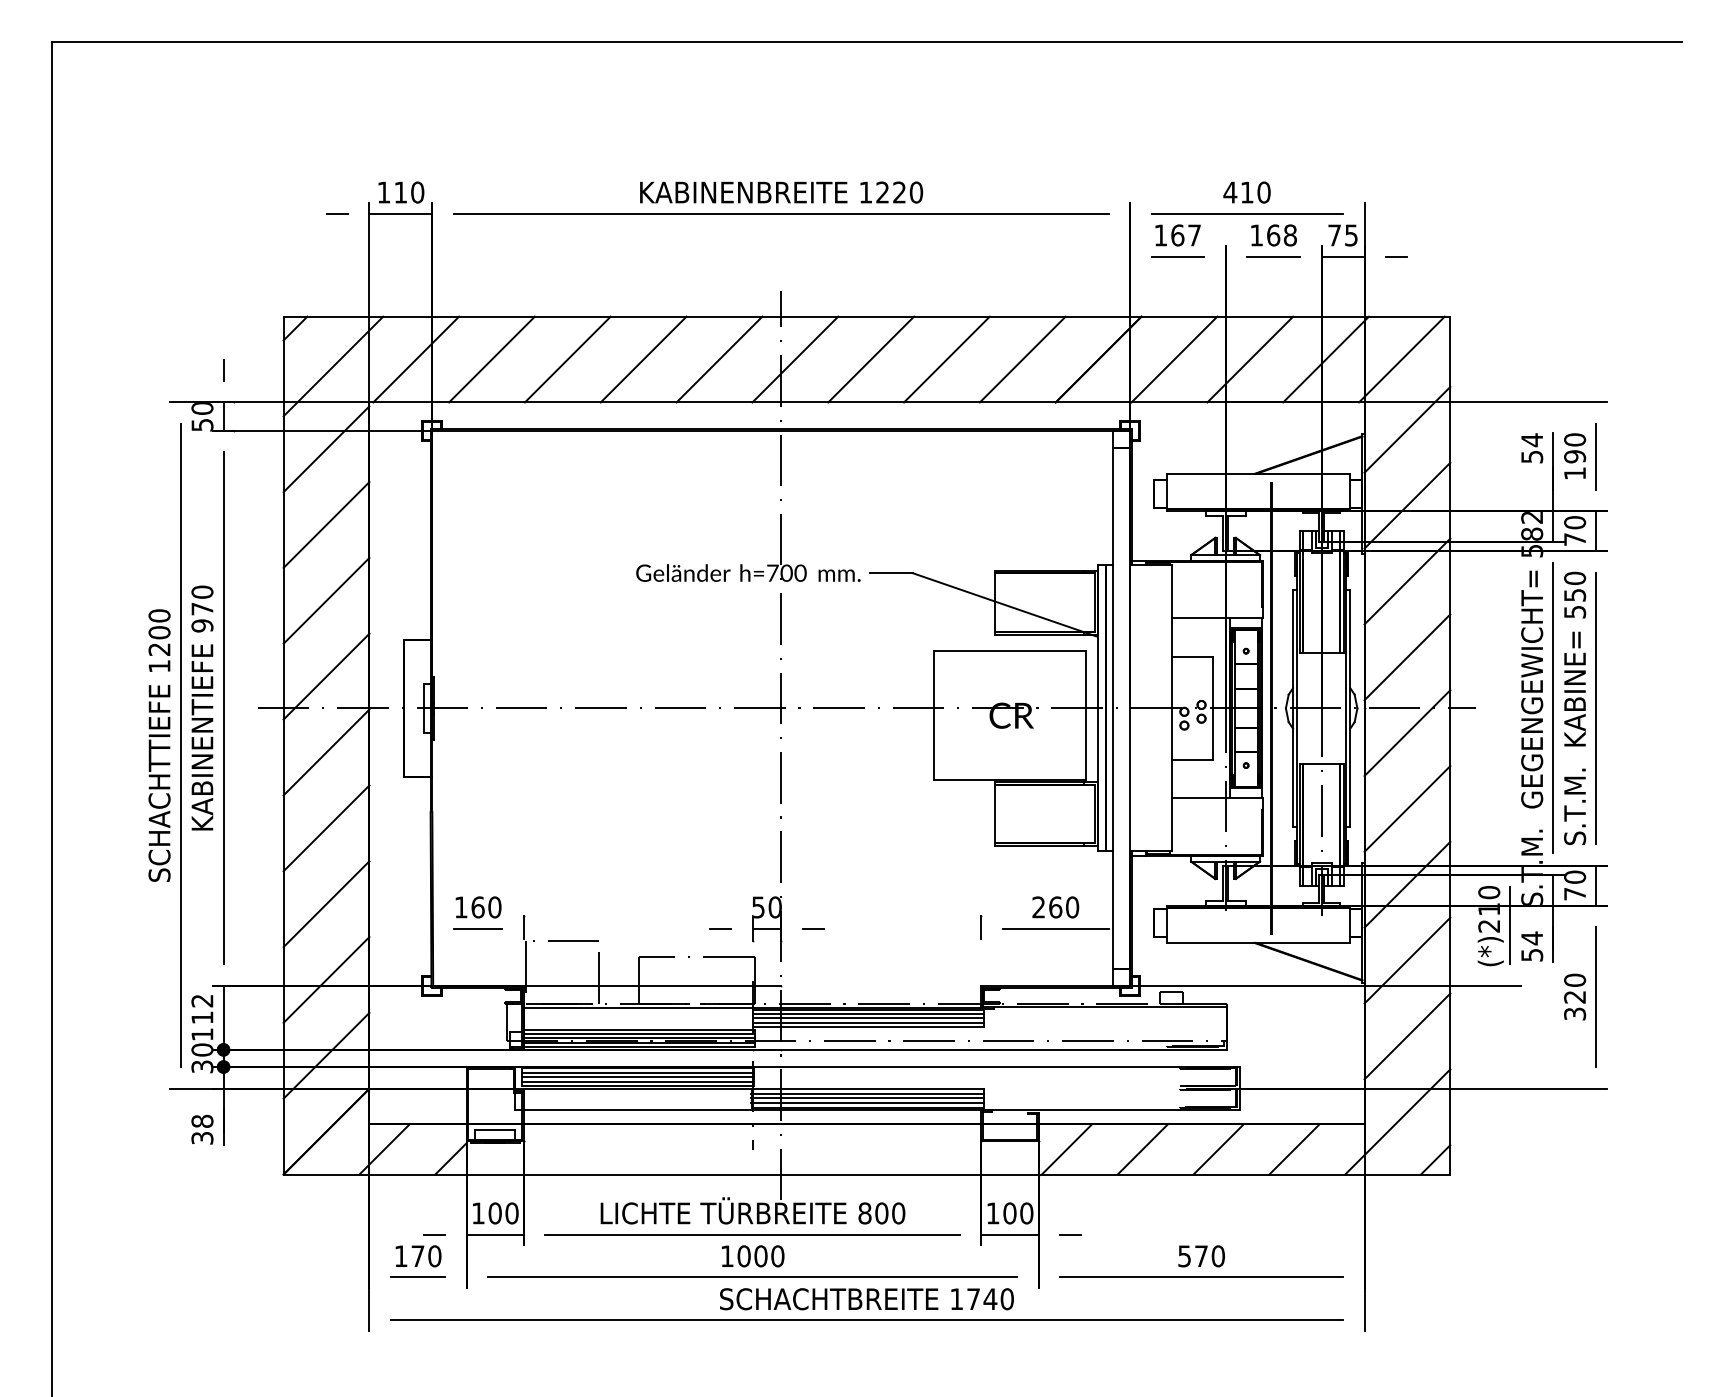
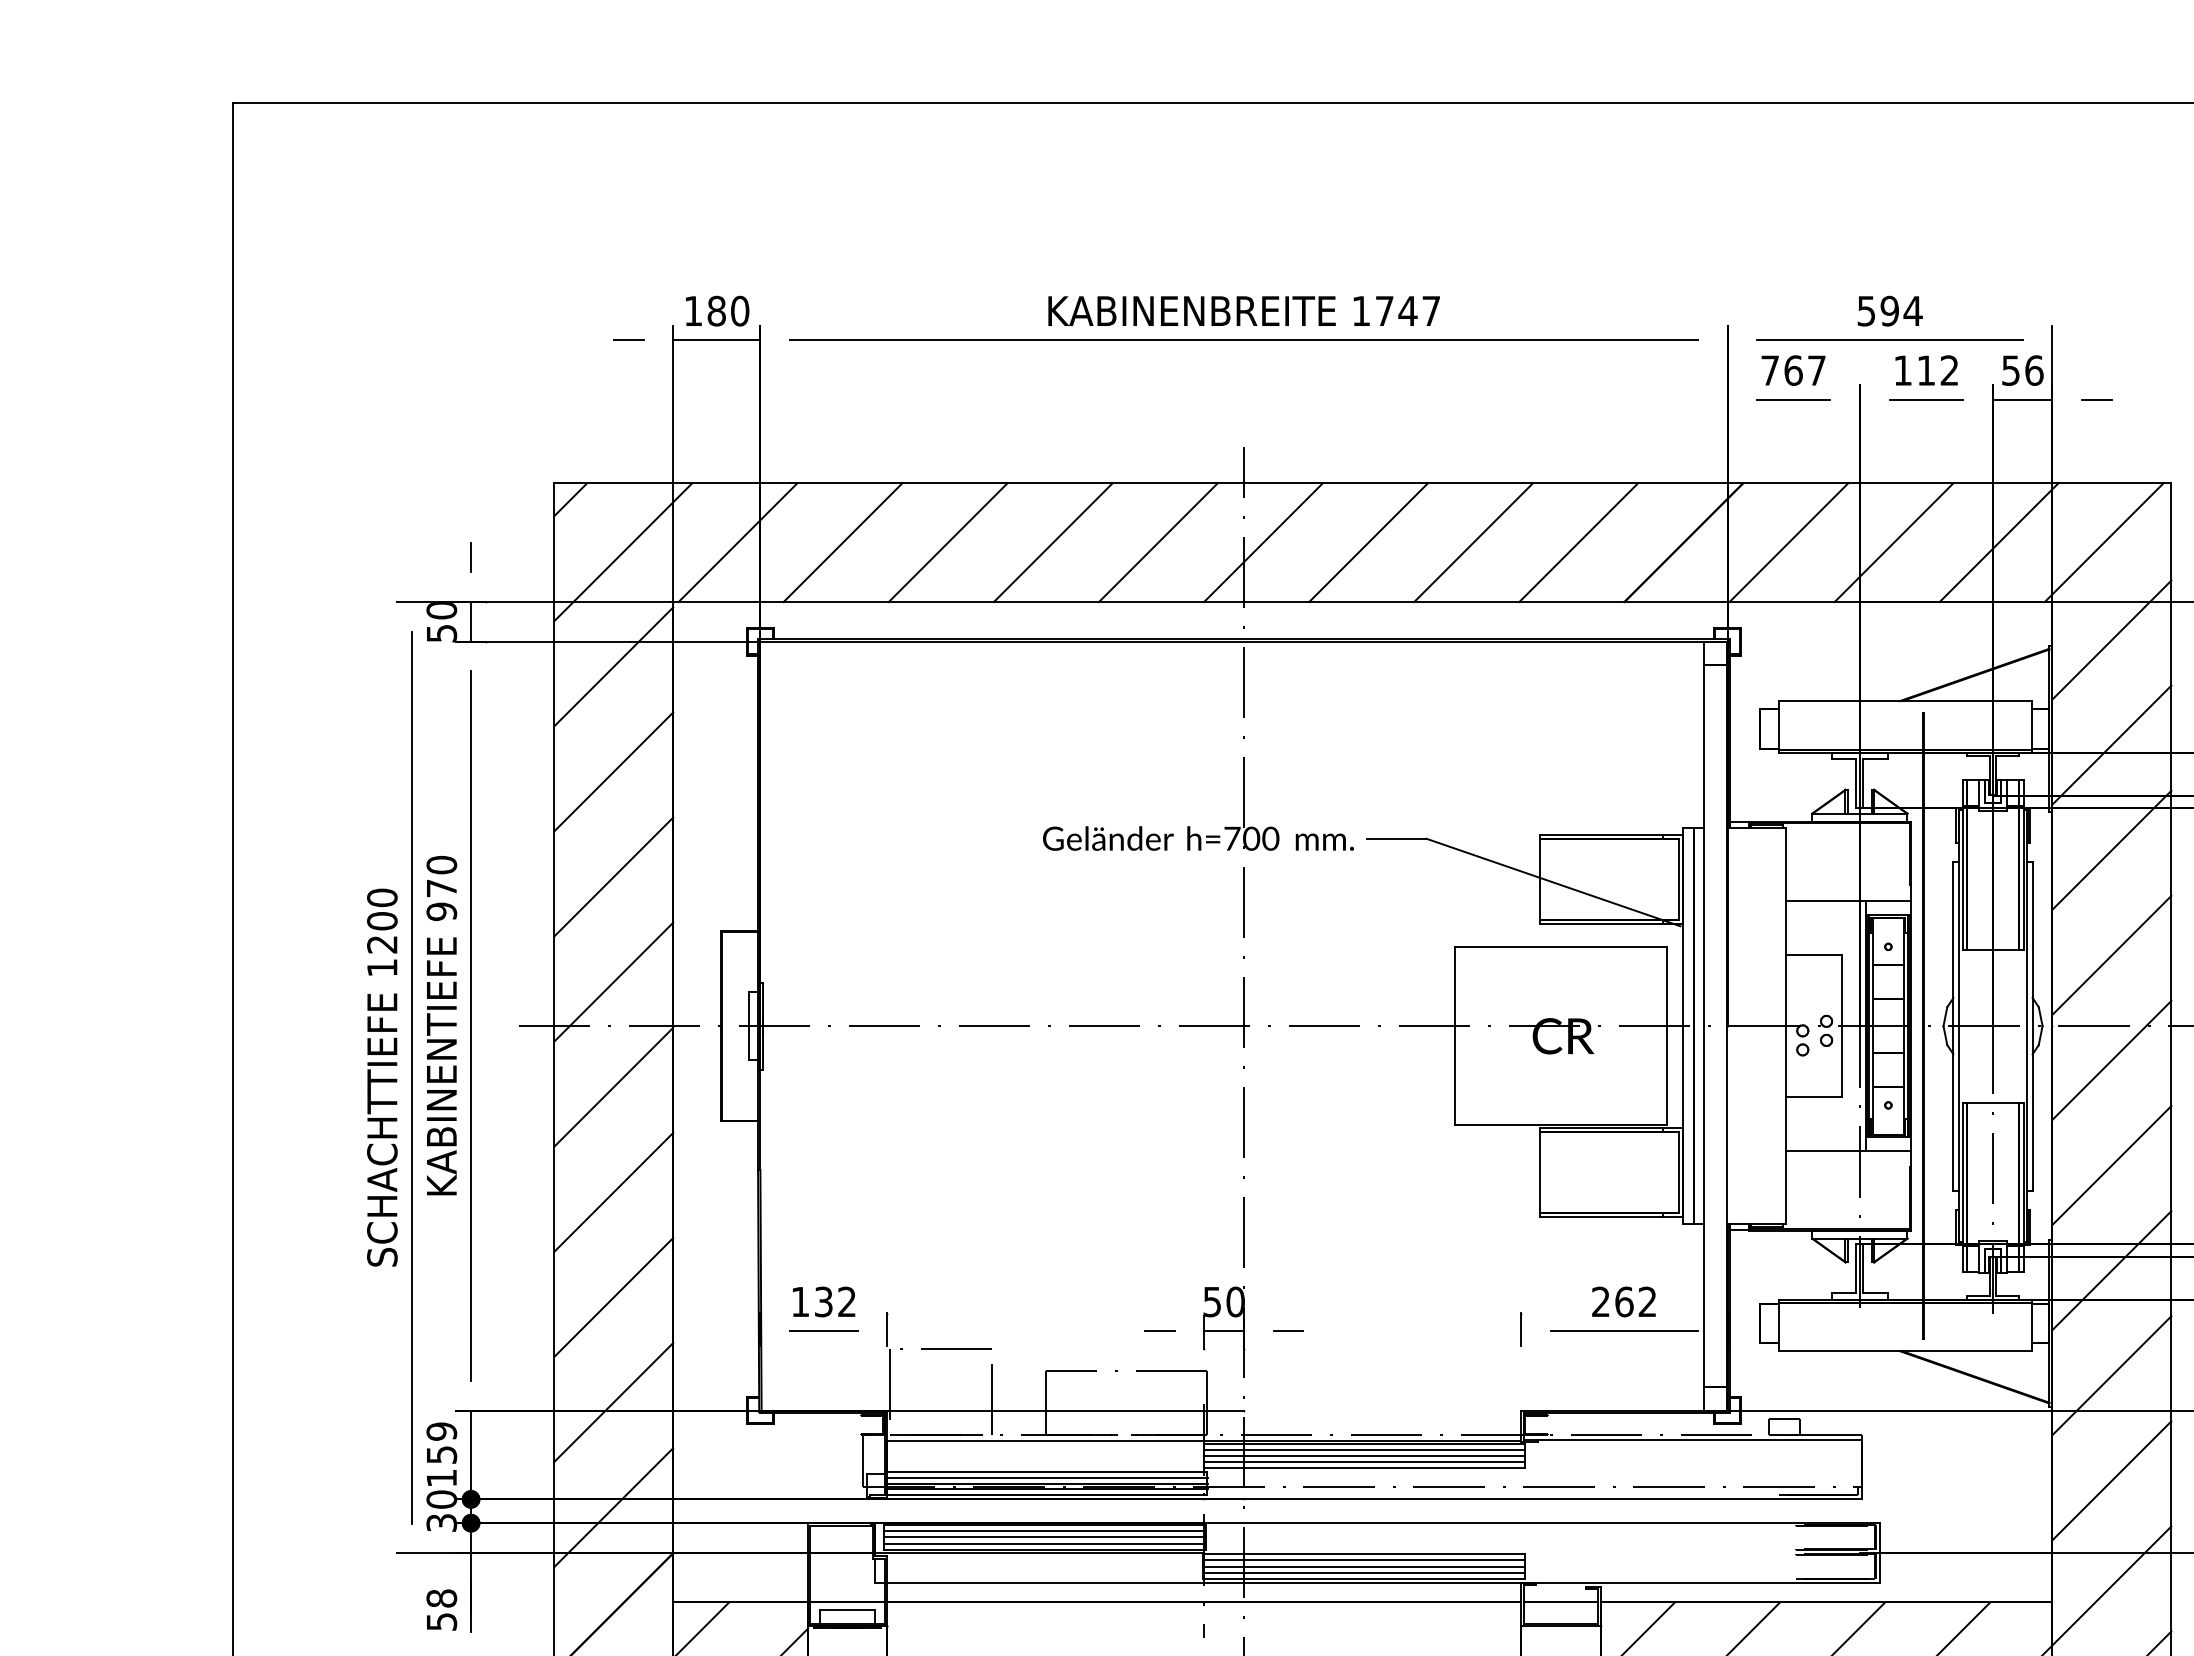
text: (400, 192) -> (716, 311), 110 -> 180
text: (899, 192) -> (1407, 311), 1220 -> 1747
text: (1246, 192) -> (1888, 311), 410 -> 594
text: (1160, 235) -> (1769, 370), 167 -> 767
text: (1281, 235) -> (1937, 370), 168 -> 112
text: (1343, 235) -> (2023, 370), 75 -> 56
text: (486, 907) -> (835, 1302), 160 -> 132
text: (1072, 907) -> (1647, 1302), 260 -> 262
text: (202, 1009) -> (441, 1443), 112 -> 159
text: (201, 1137) -> (440, 1620), 38 -> 58

